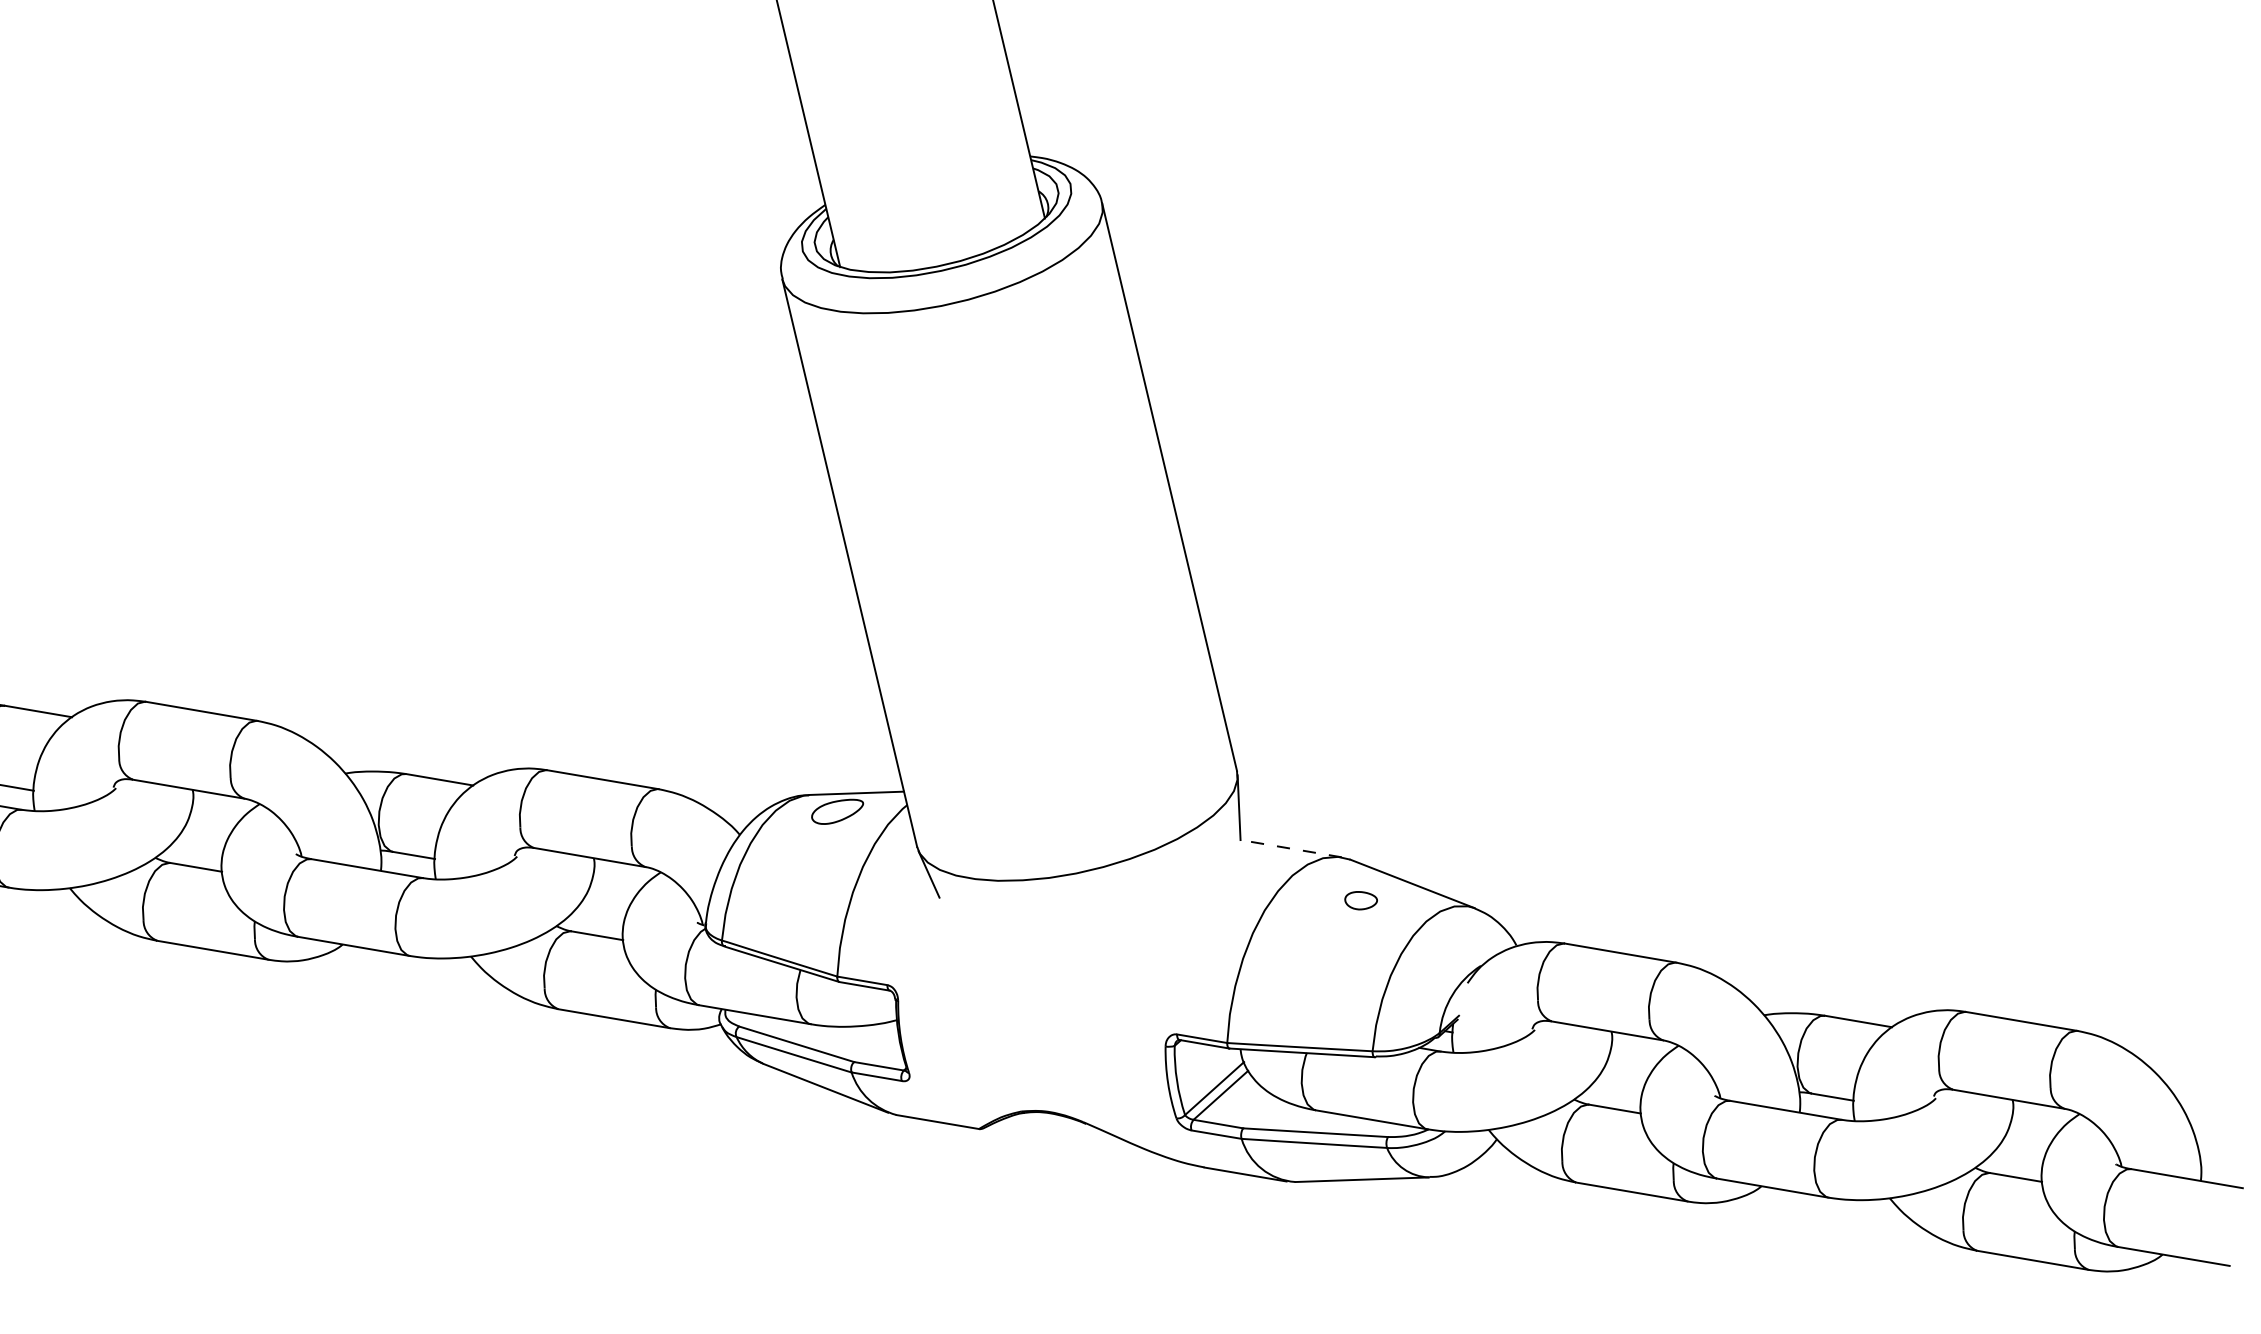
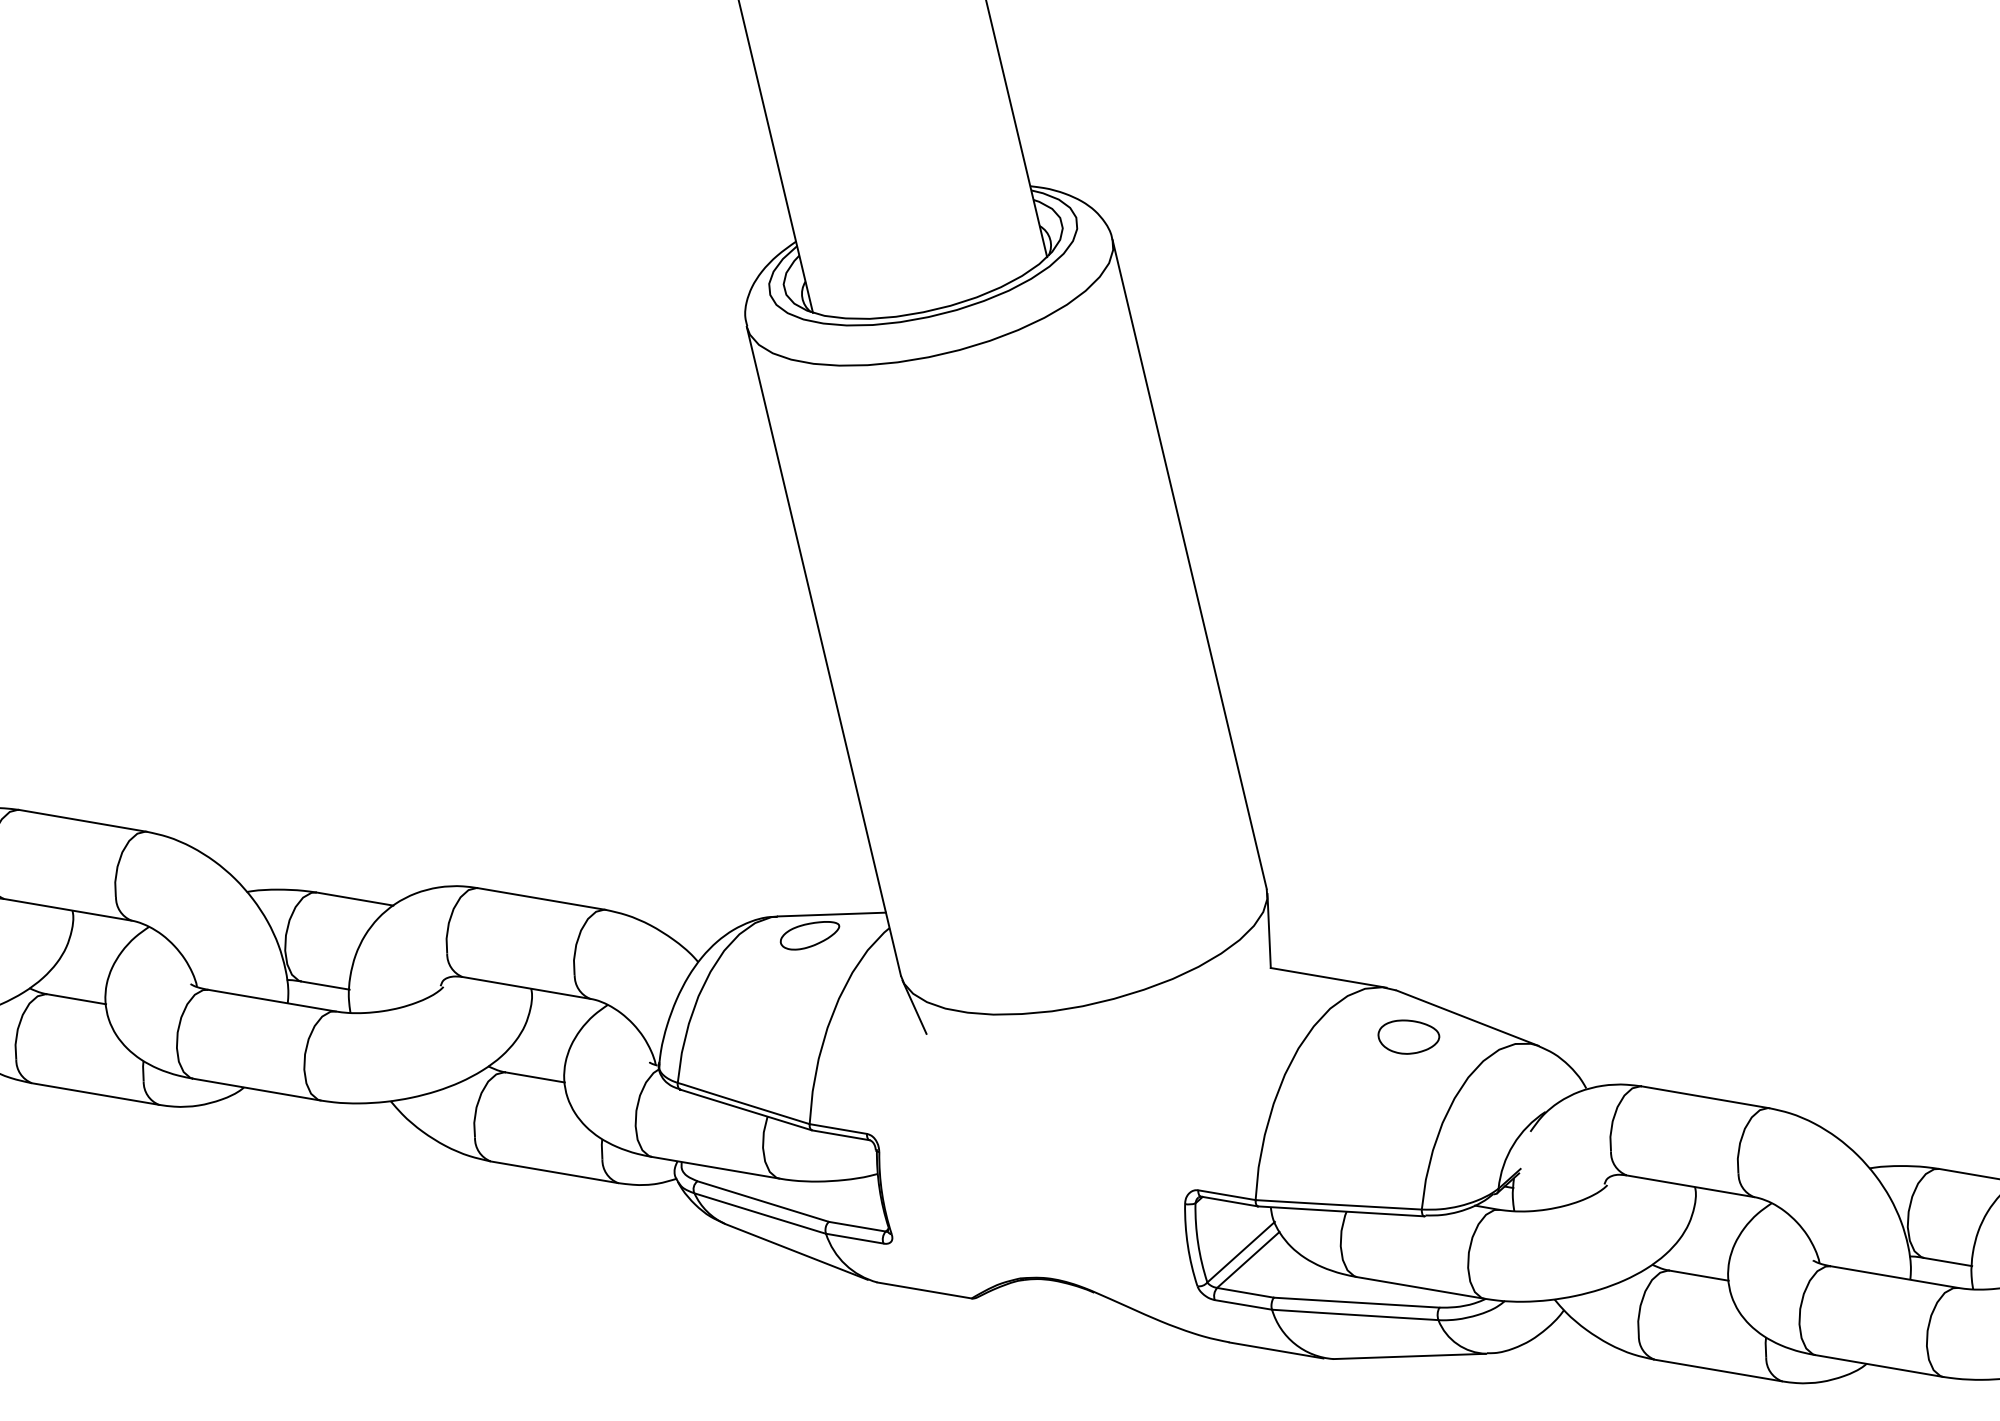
line: (1290, 848) -> (1327, 977), dashed -> solid
part: (1360, 900) -> (1407, 1037), size x1.67

